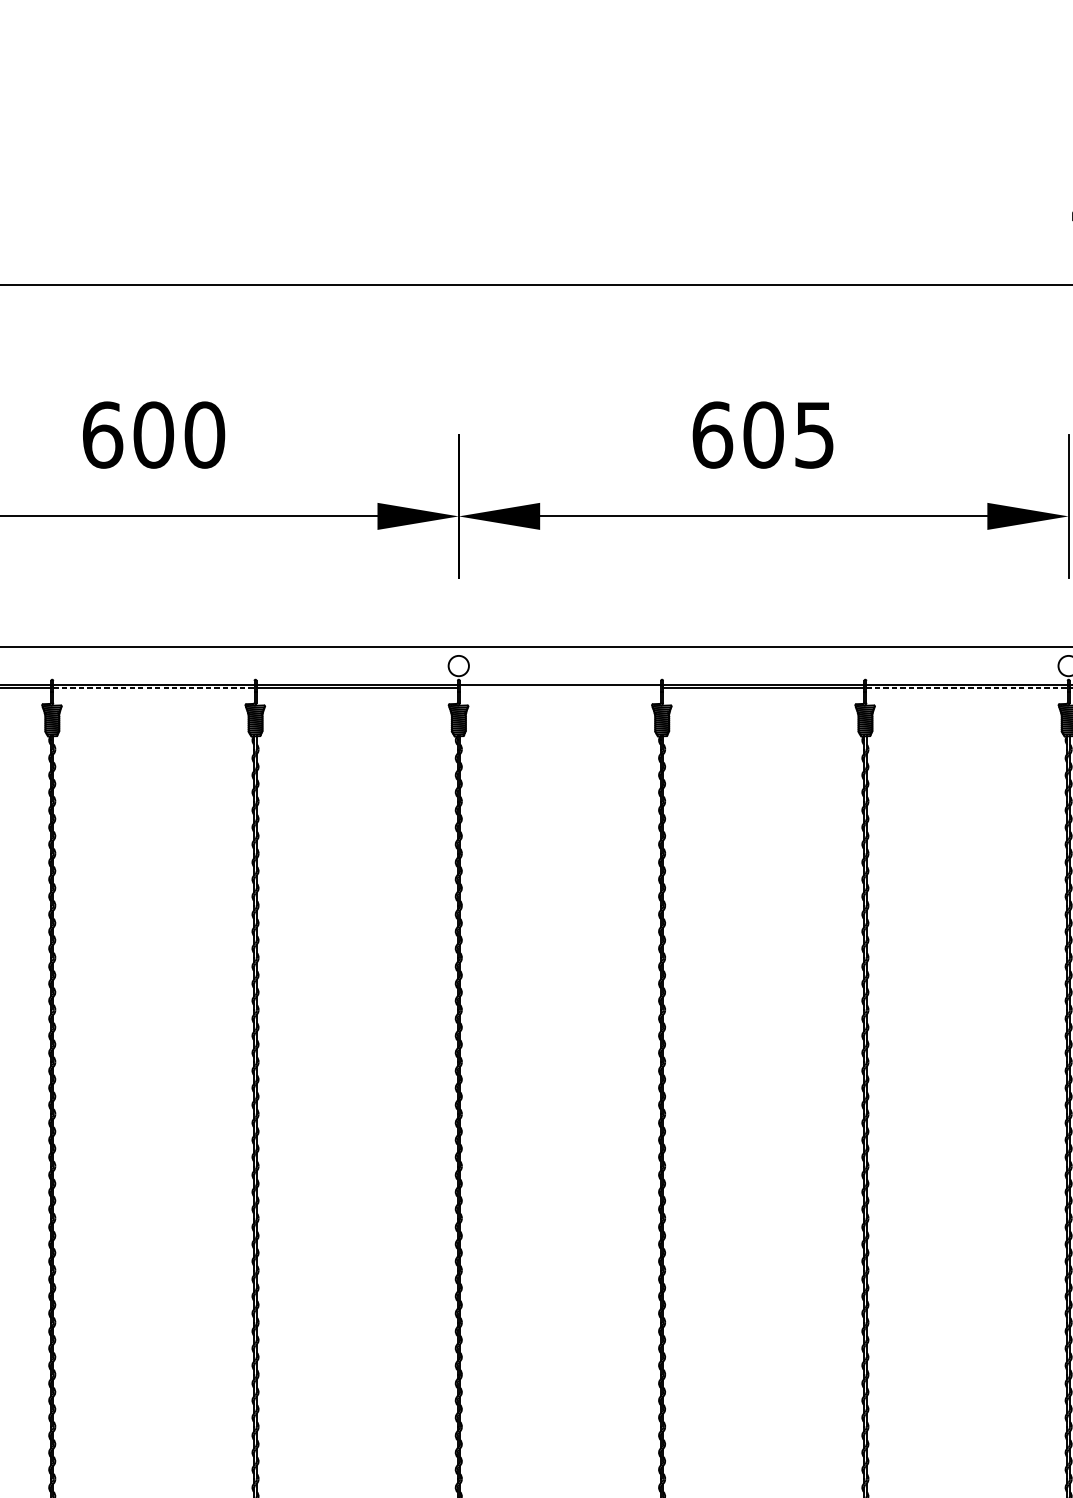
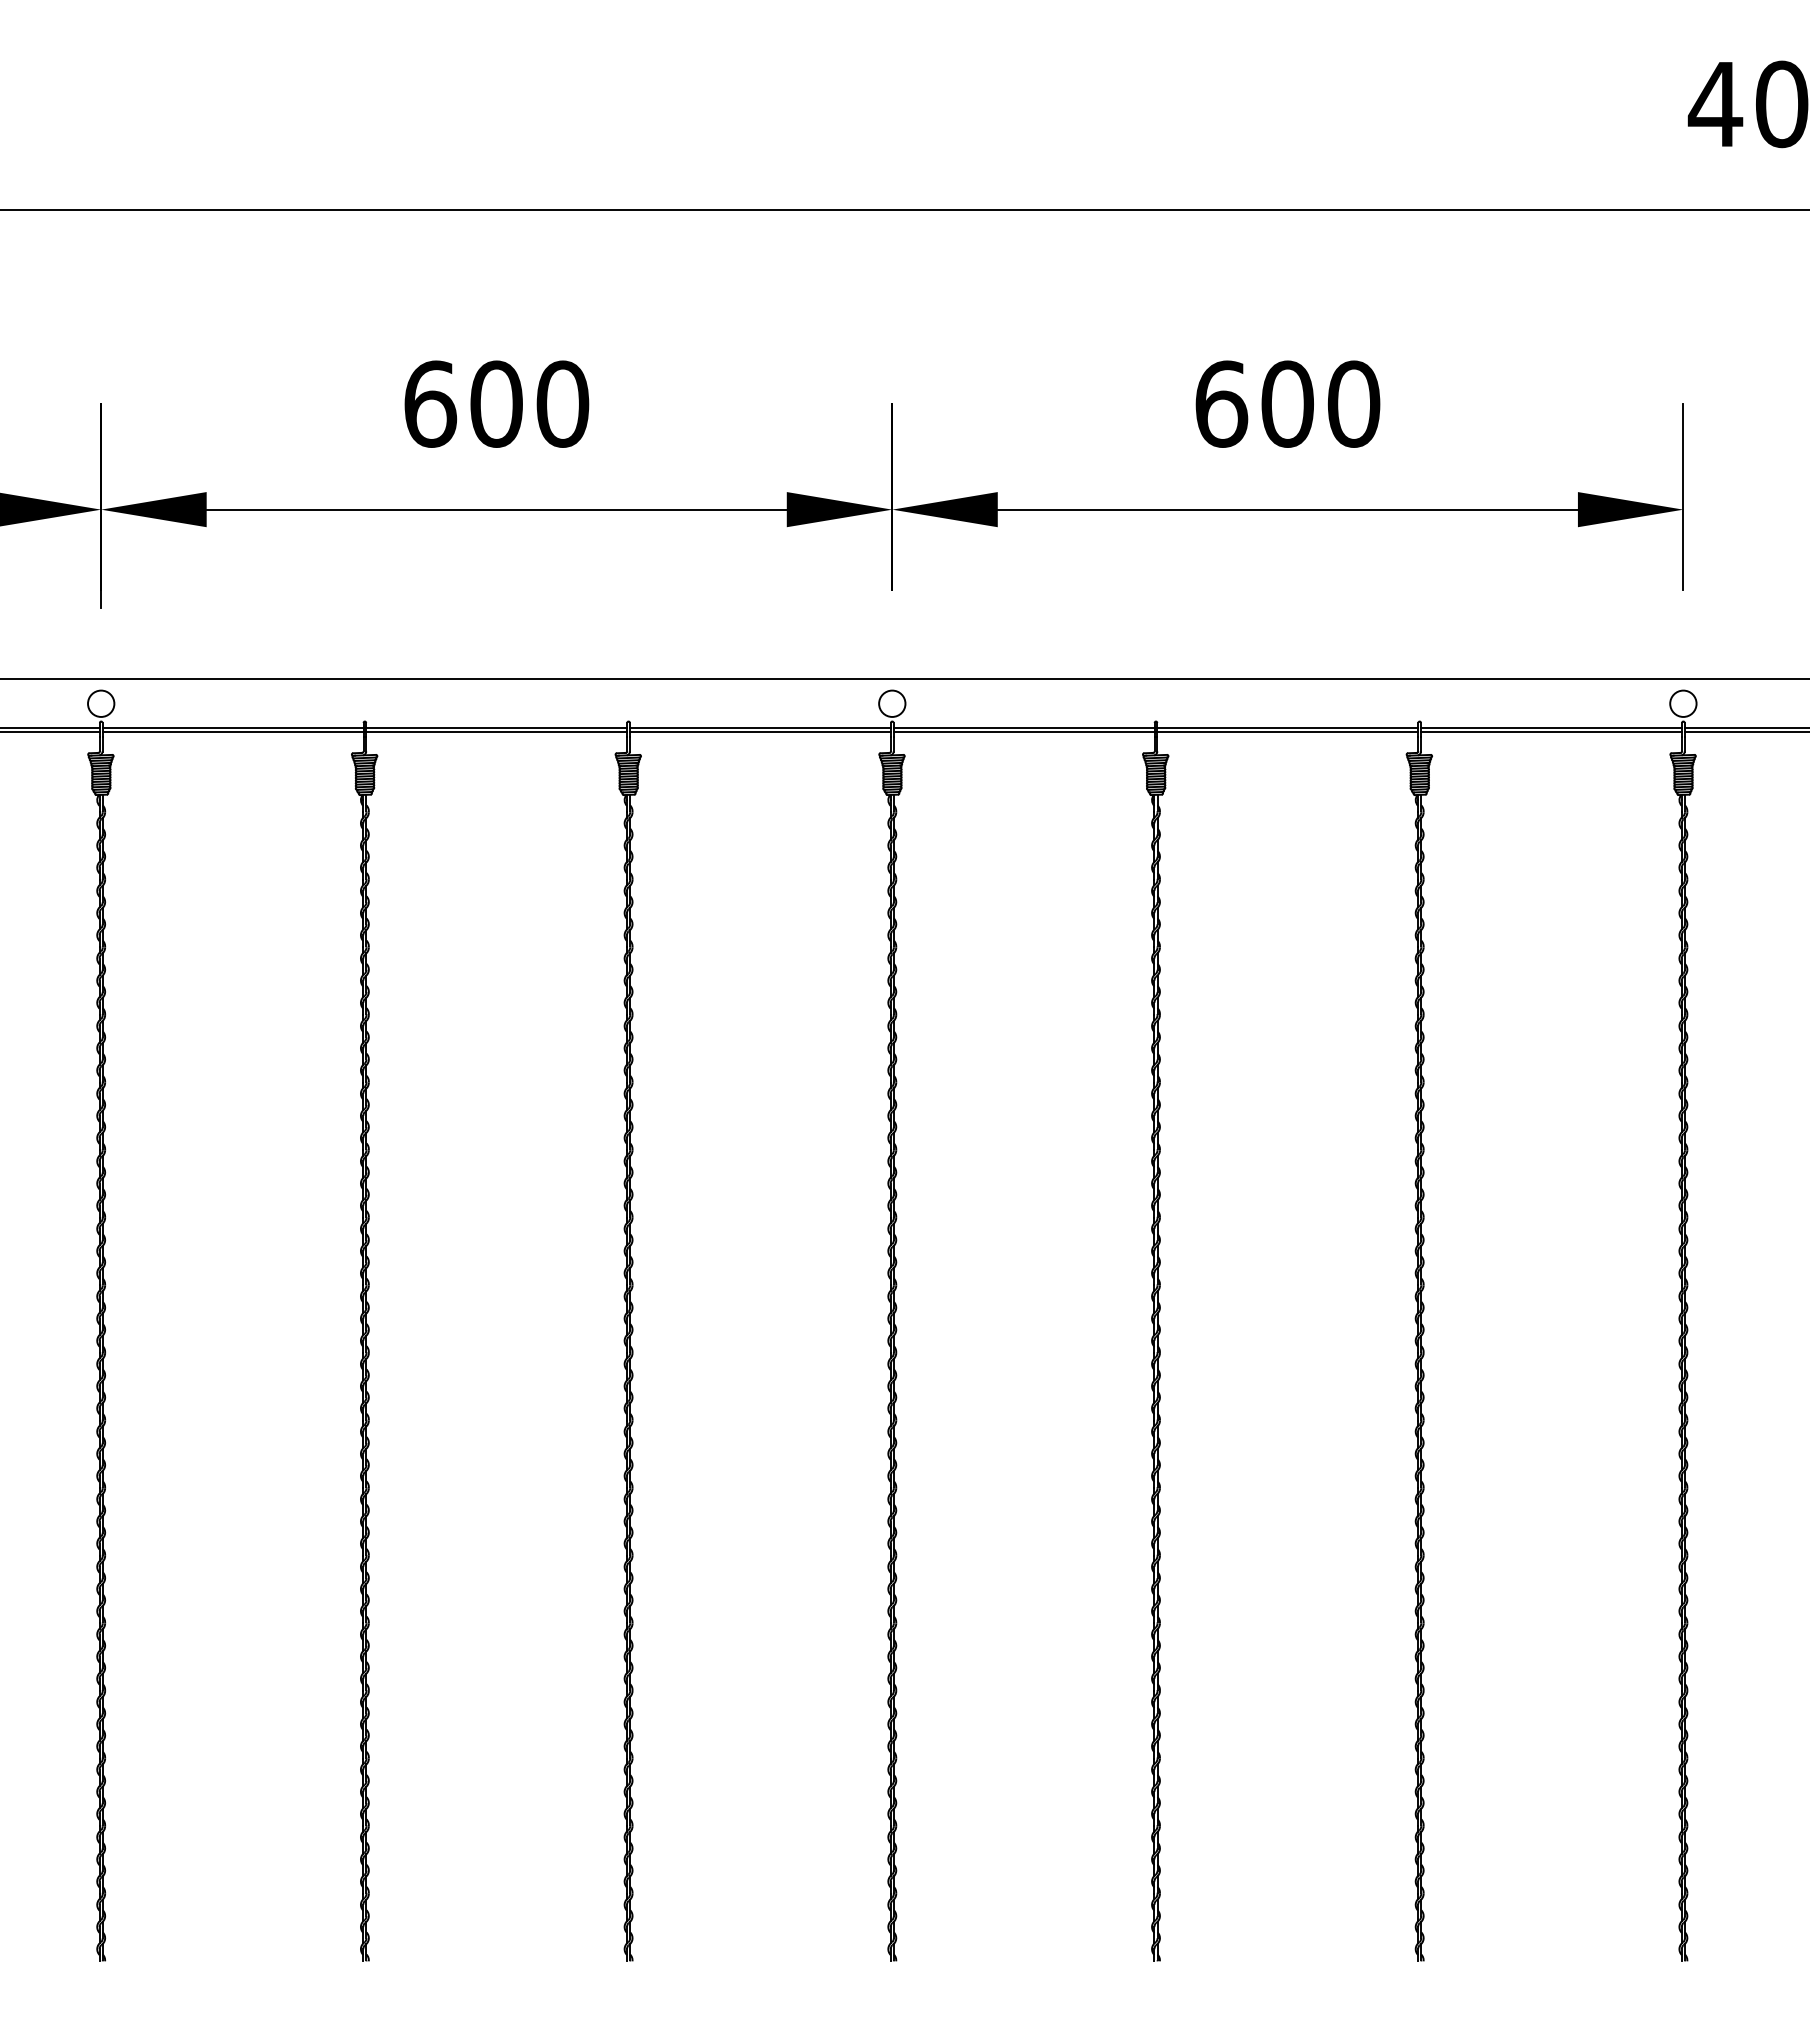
text: (814, 434) -> (1353, 403), 605 -> 600
line: (153, 688) -> (496, 732), dashed -> solid
line: (559, 688) -> (1023, 732), added
line: (966, 688) -> (1551, 732), dashed -> solid

